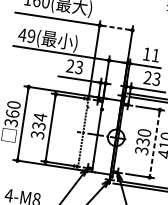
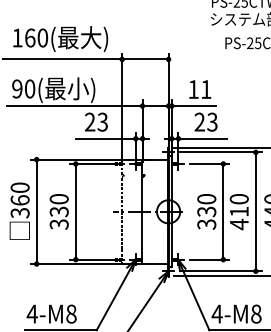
line: (116, 27) -> (145, 59), dashed -> solid
text: (26, 35) -> (23, 88), 49( -> 90(
text: (39, 116) -> (58, 198), 334 -> 330
line: (154, 144) -> (223, 212), dashed -> solid

